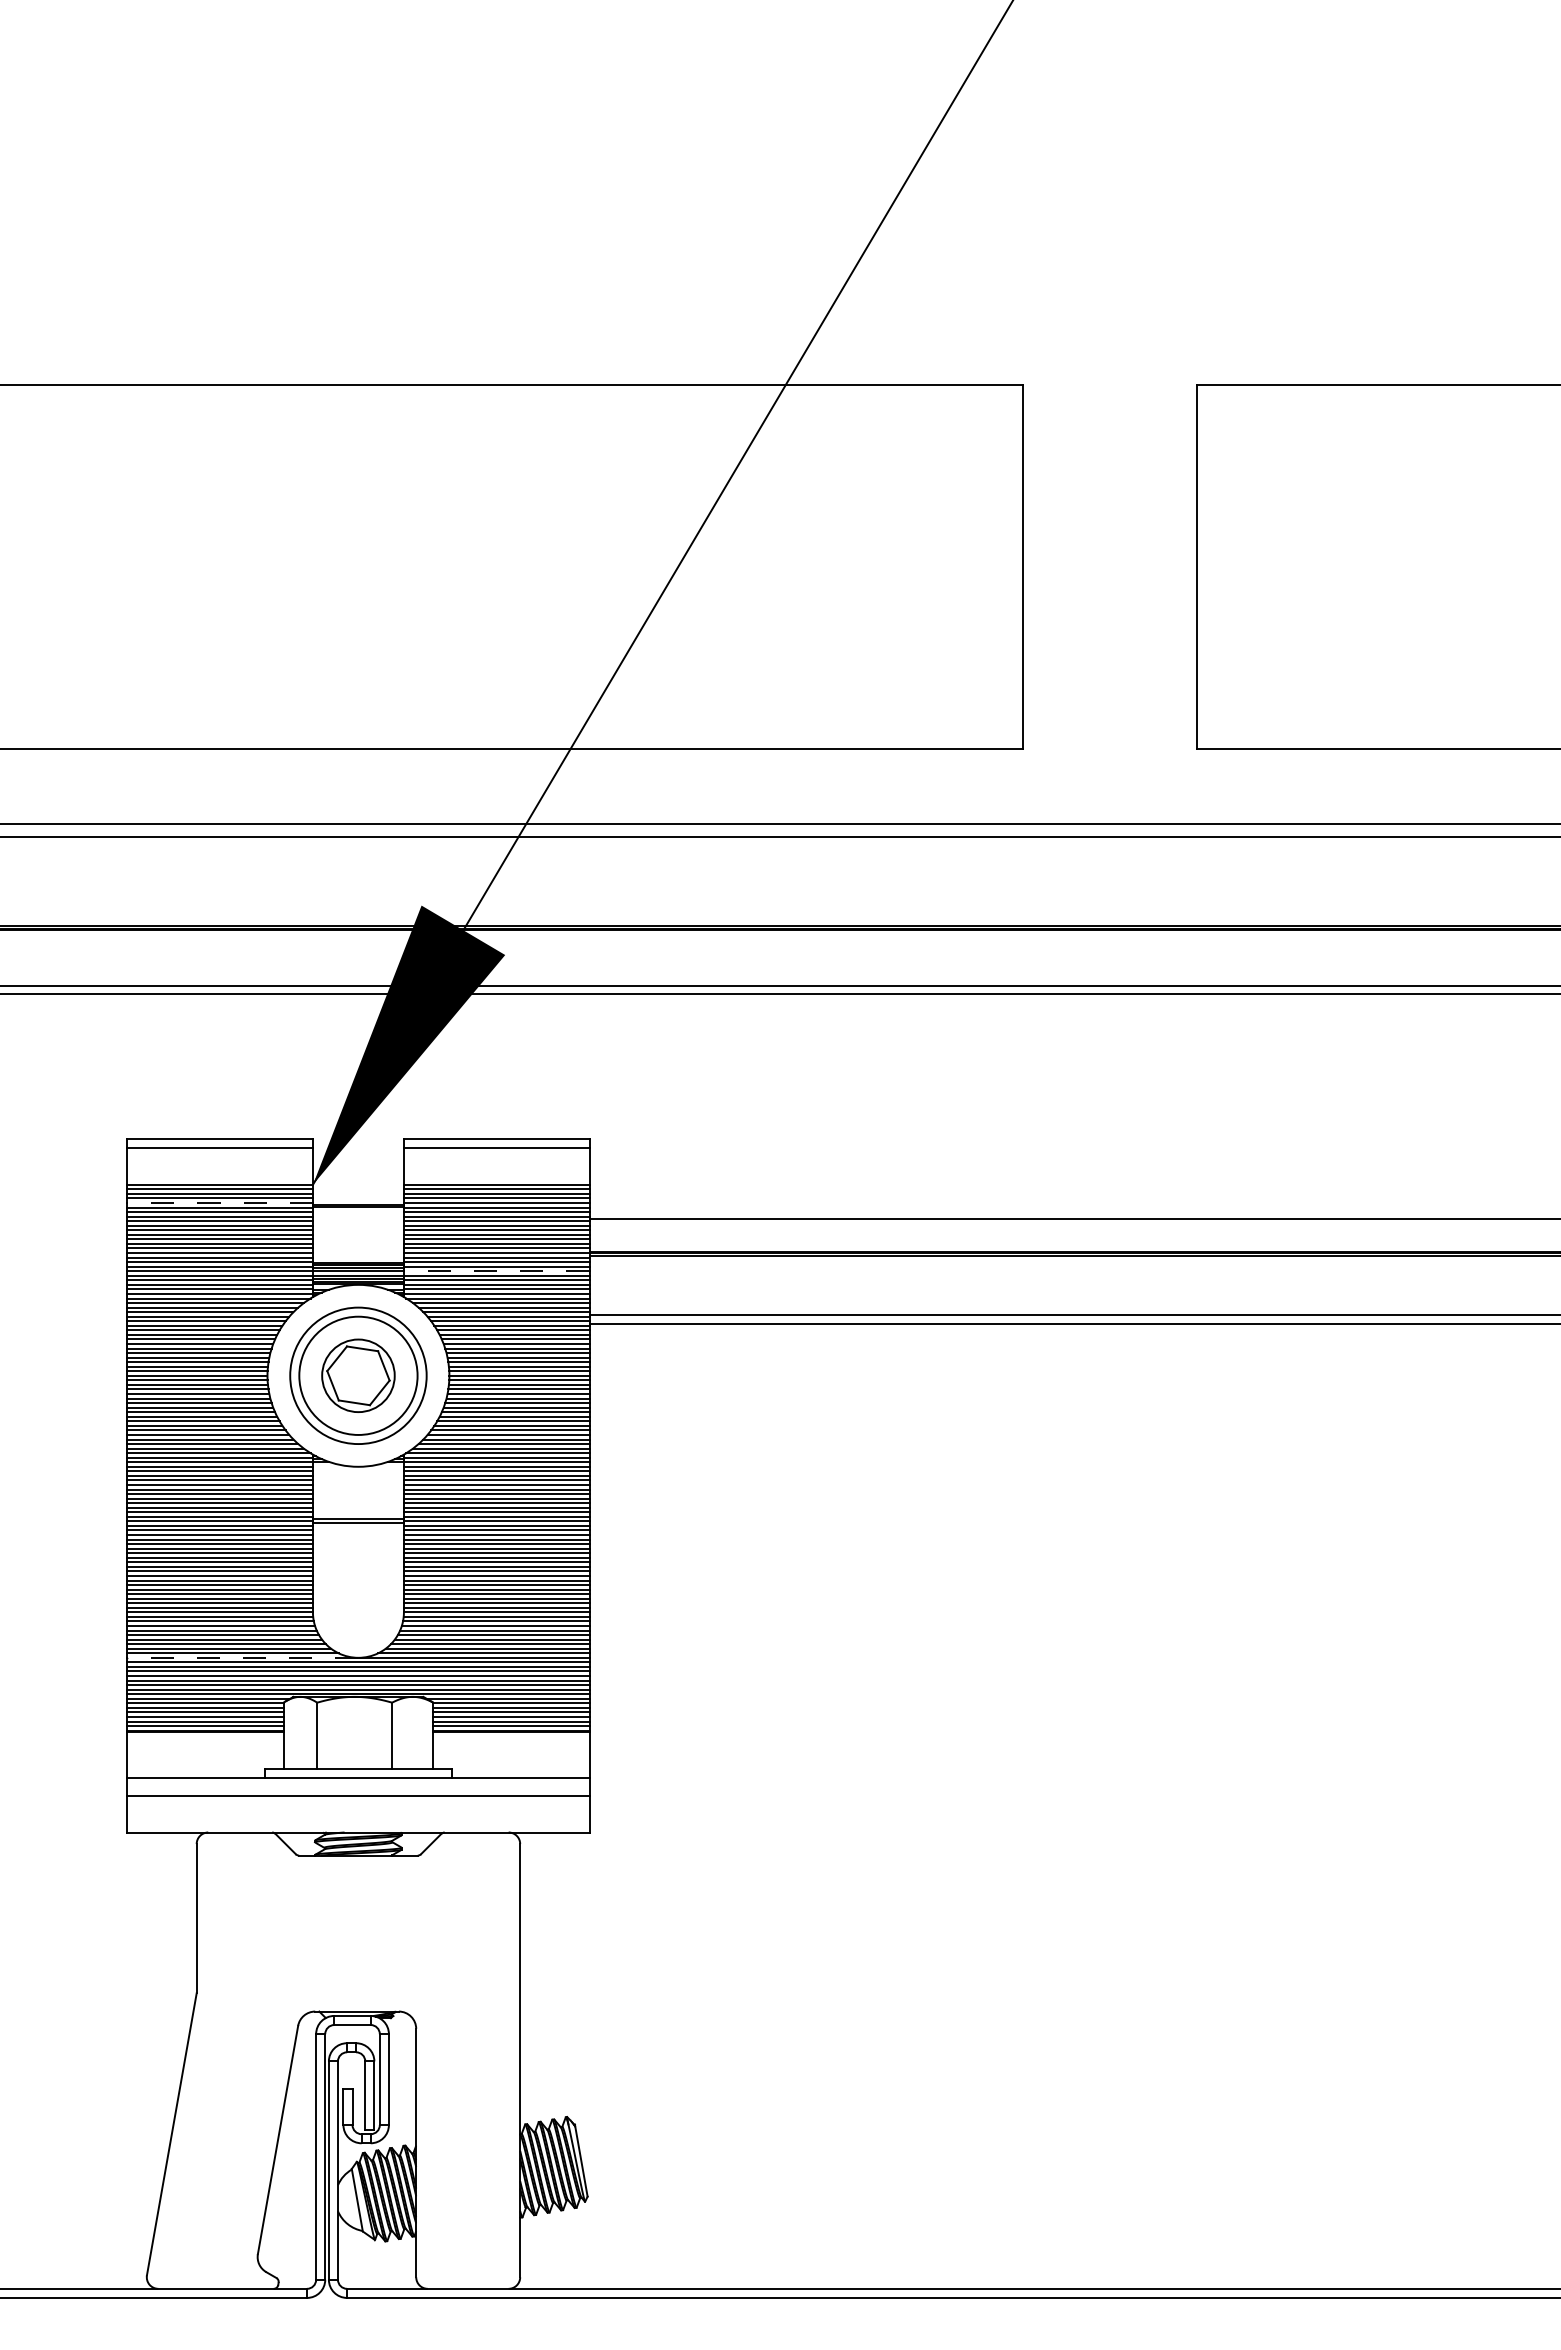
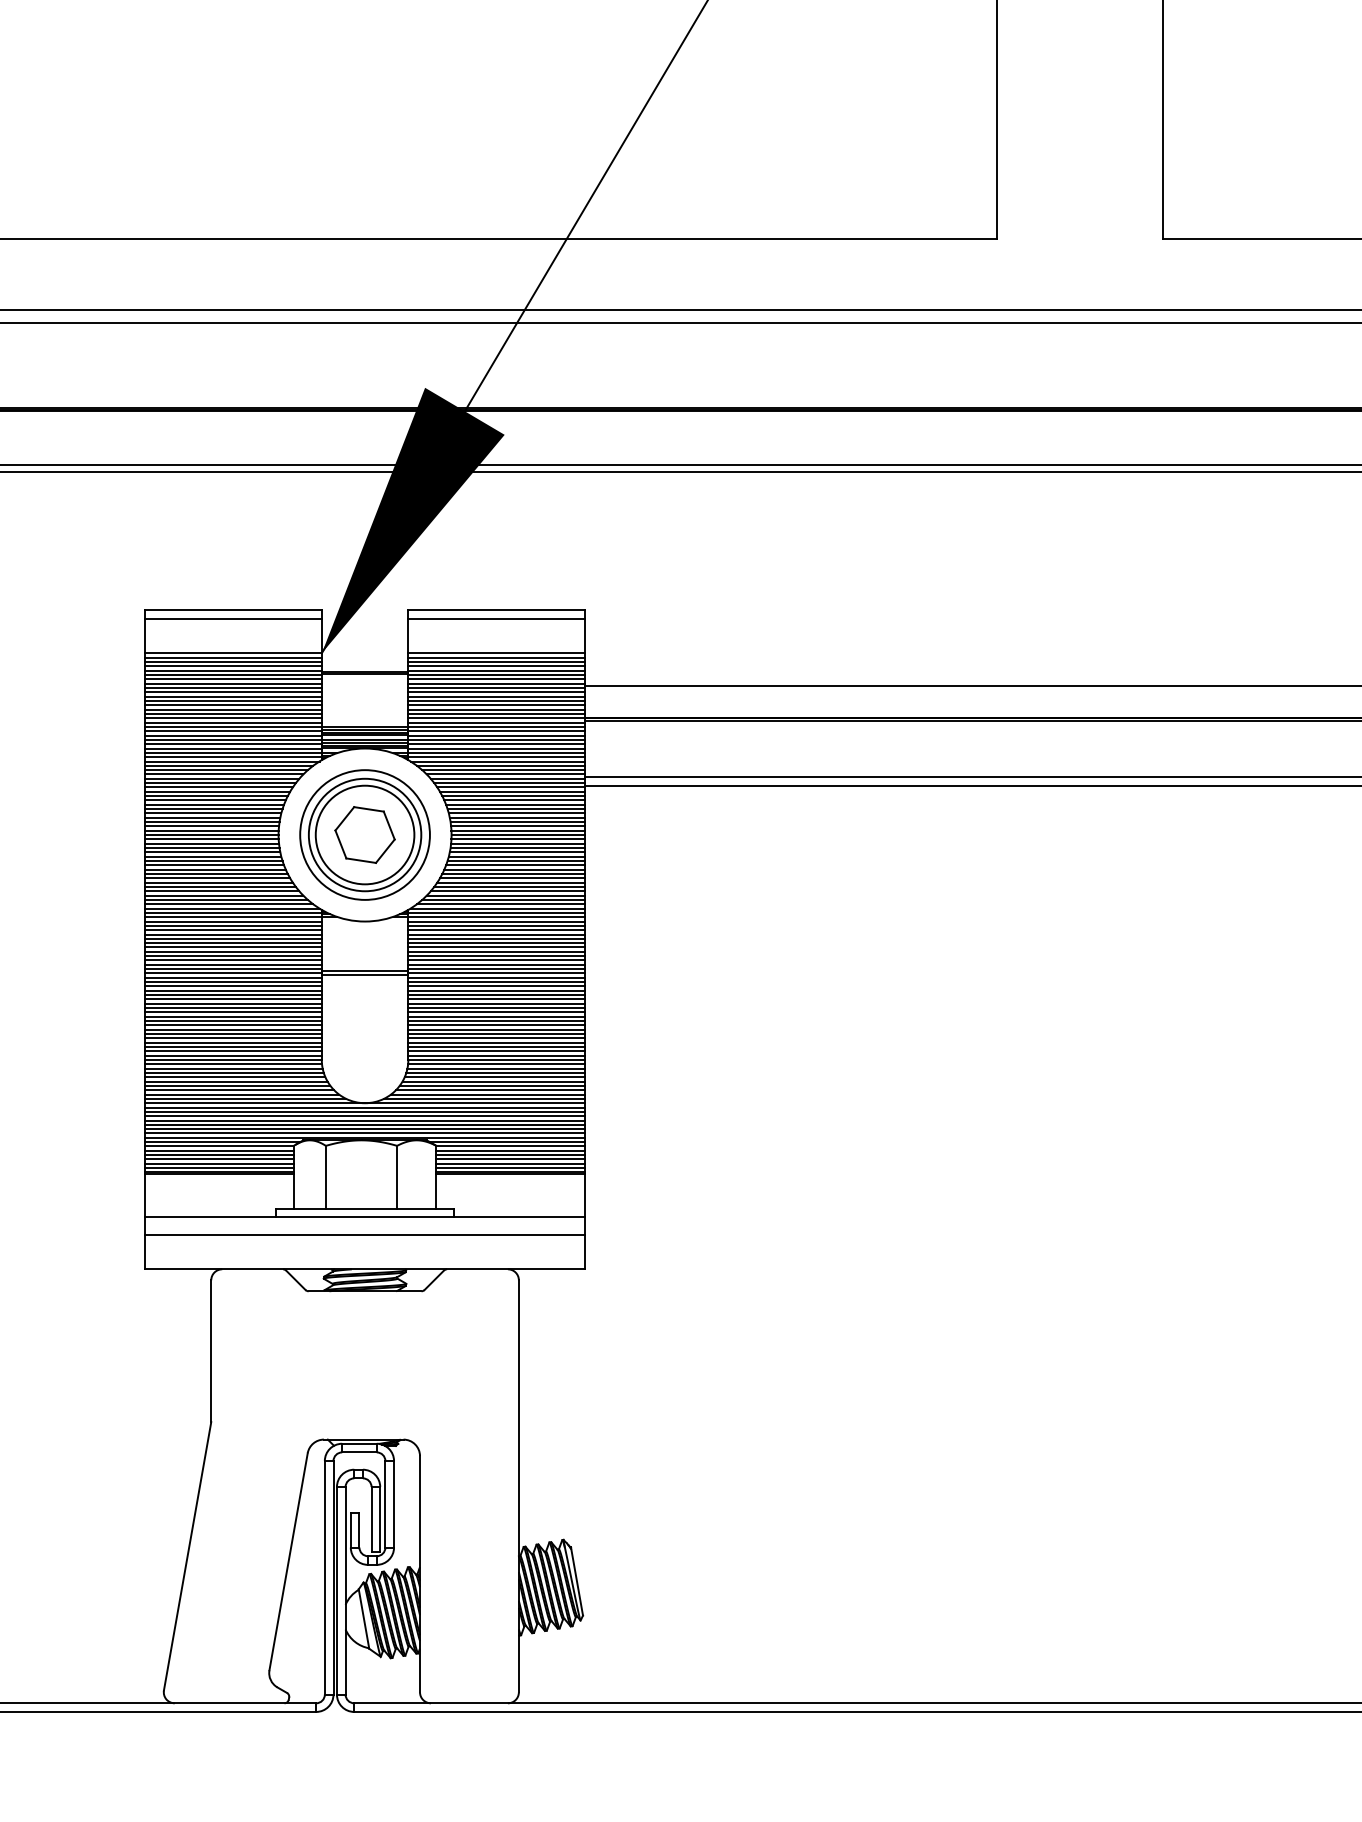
line: (220, 1203) -> (233, 671), dashed -> solid
line: (496, 1271) -> (496, 735), dashed -> solid
circle: (358, 1375) -> (365, 834), size x1.43
line: (242, 1657) -> (254, 1102), dashed -> solid

